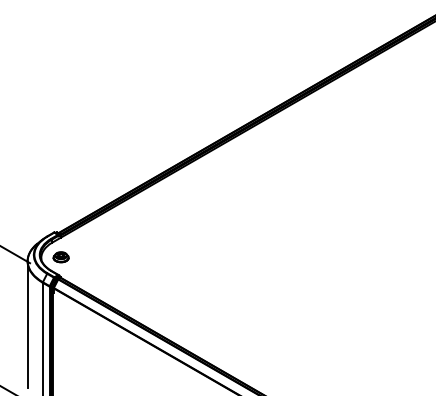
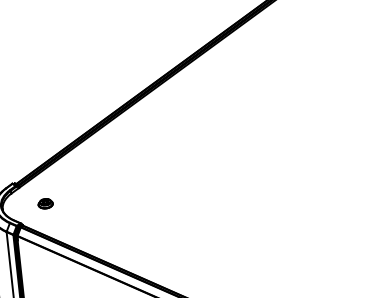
part: (60, 257) -> (45, 204), moved

